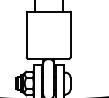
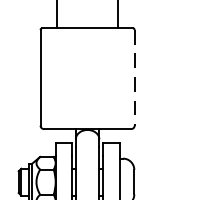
line: (70, 35) -> (134, 79), solid -> dashed

